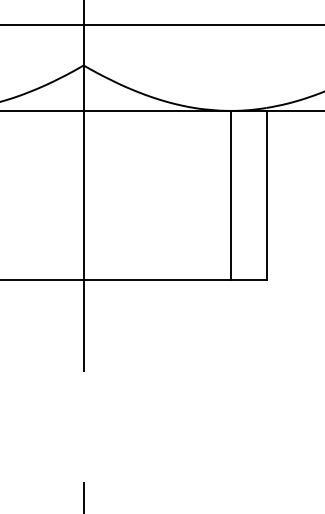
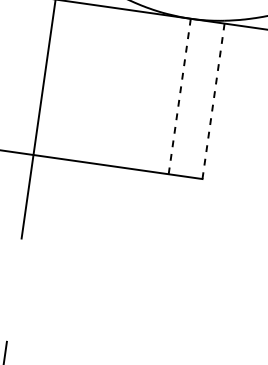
line: (230, 194) -> (179, 95), solid -> dashed
line: (267, 195) -> (213, 101), solid -> dashed

